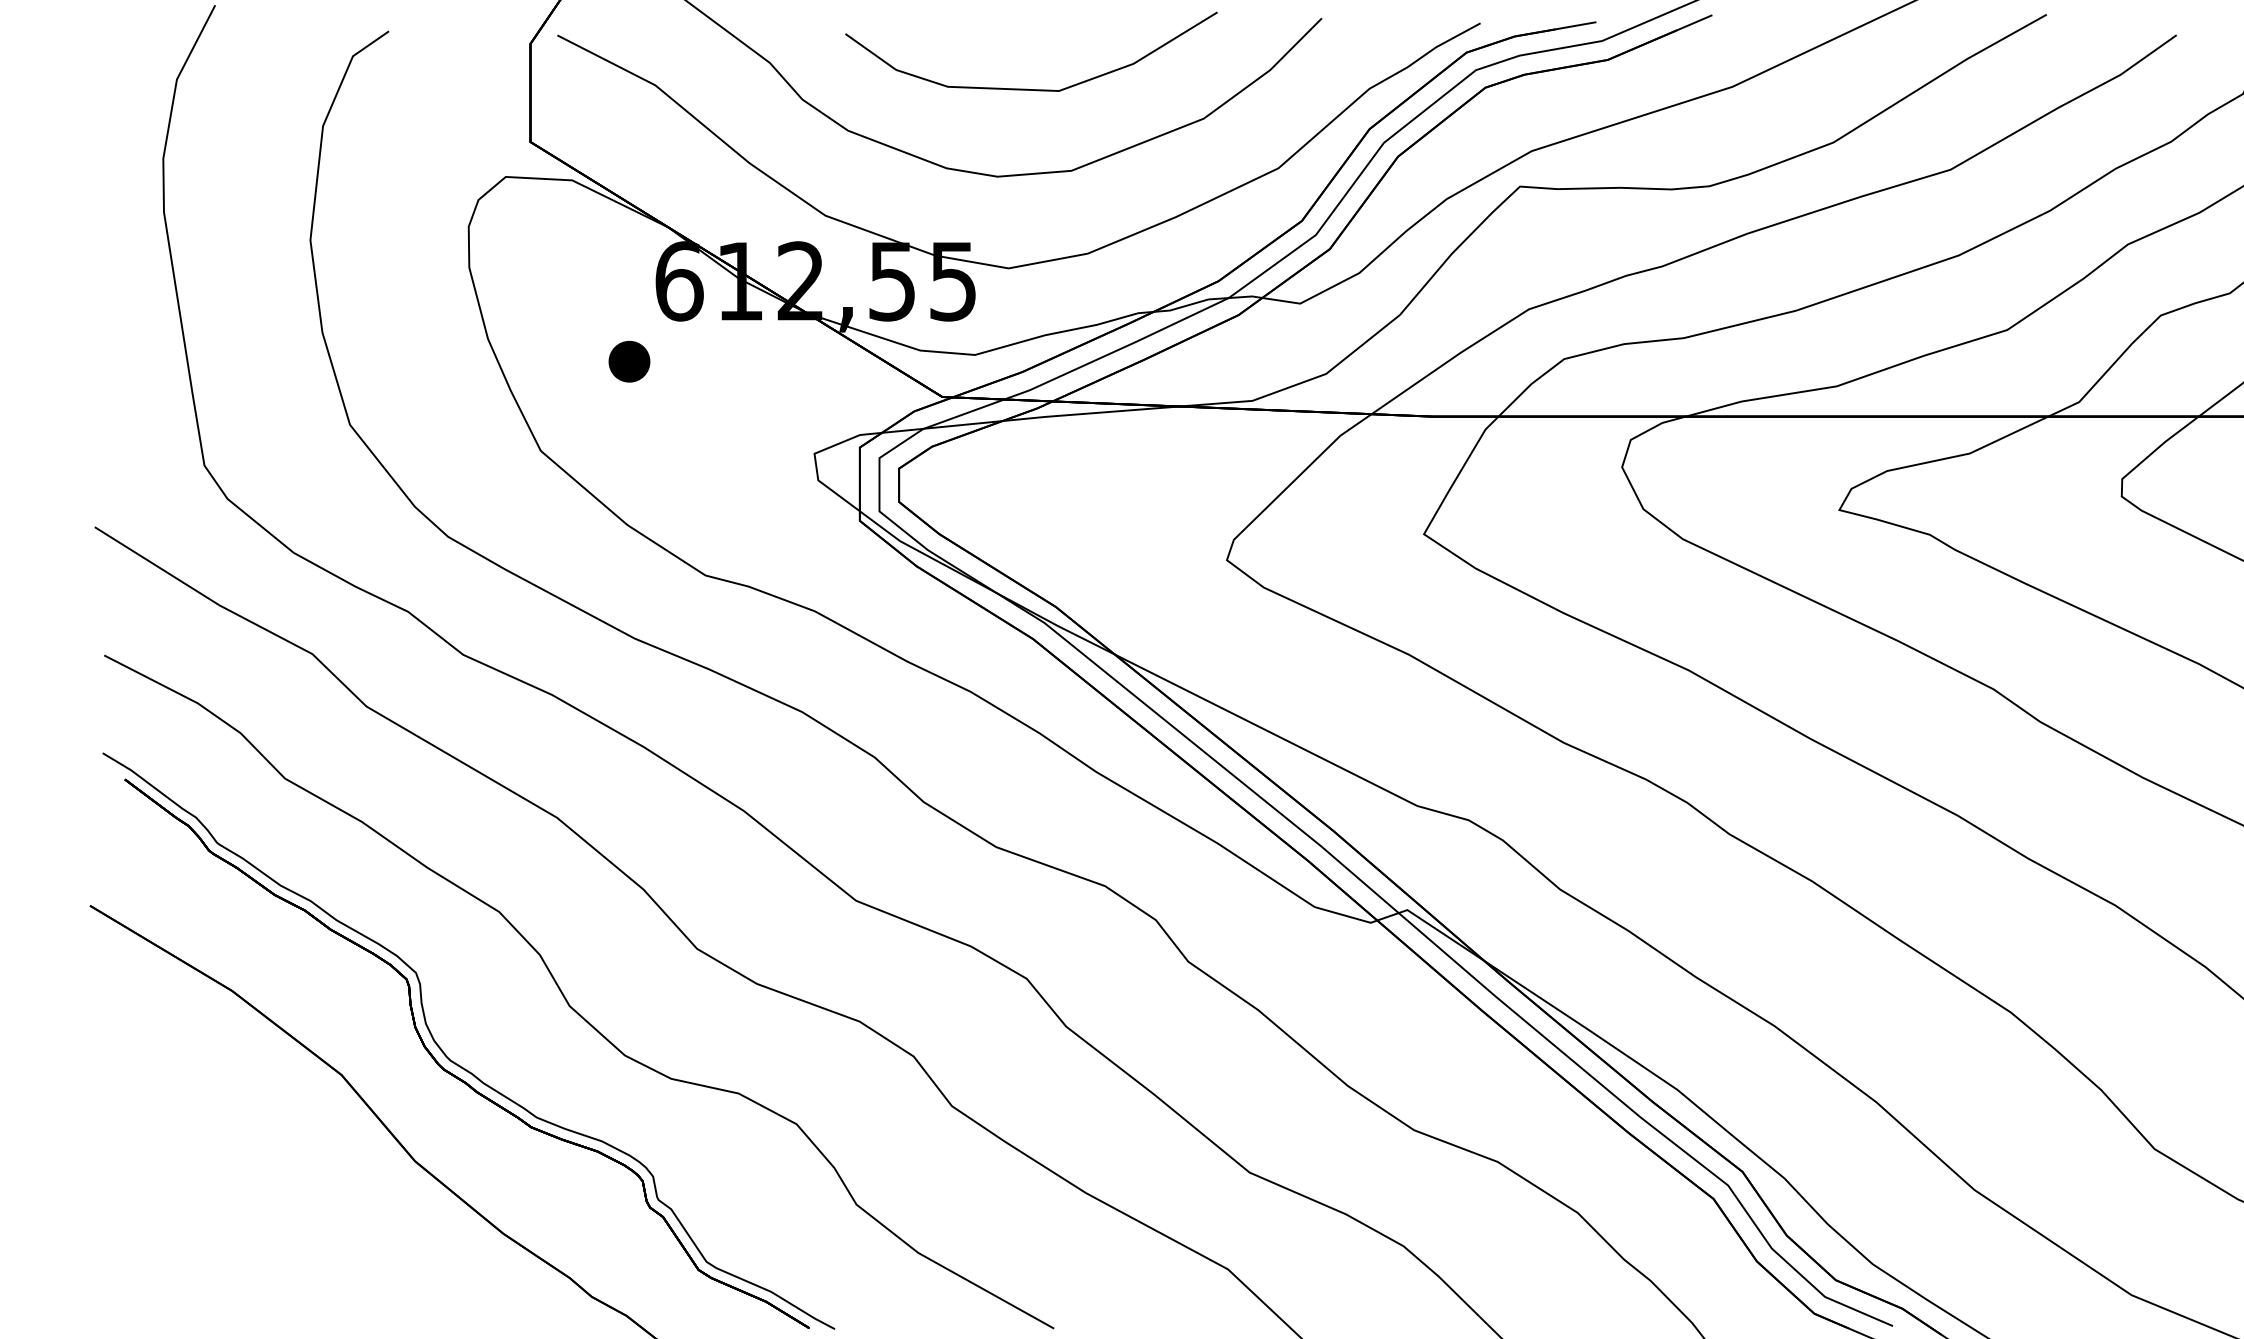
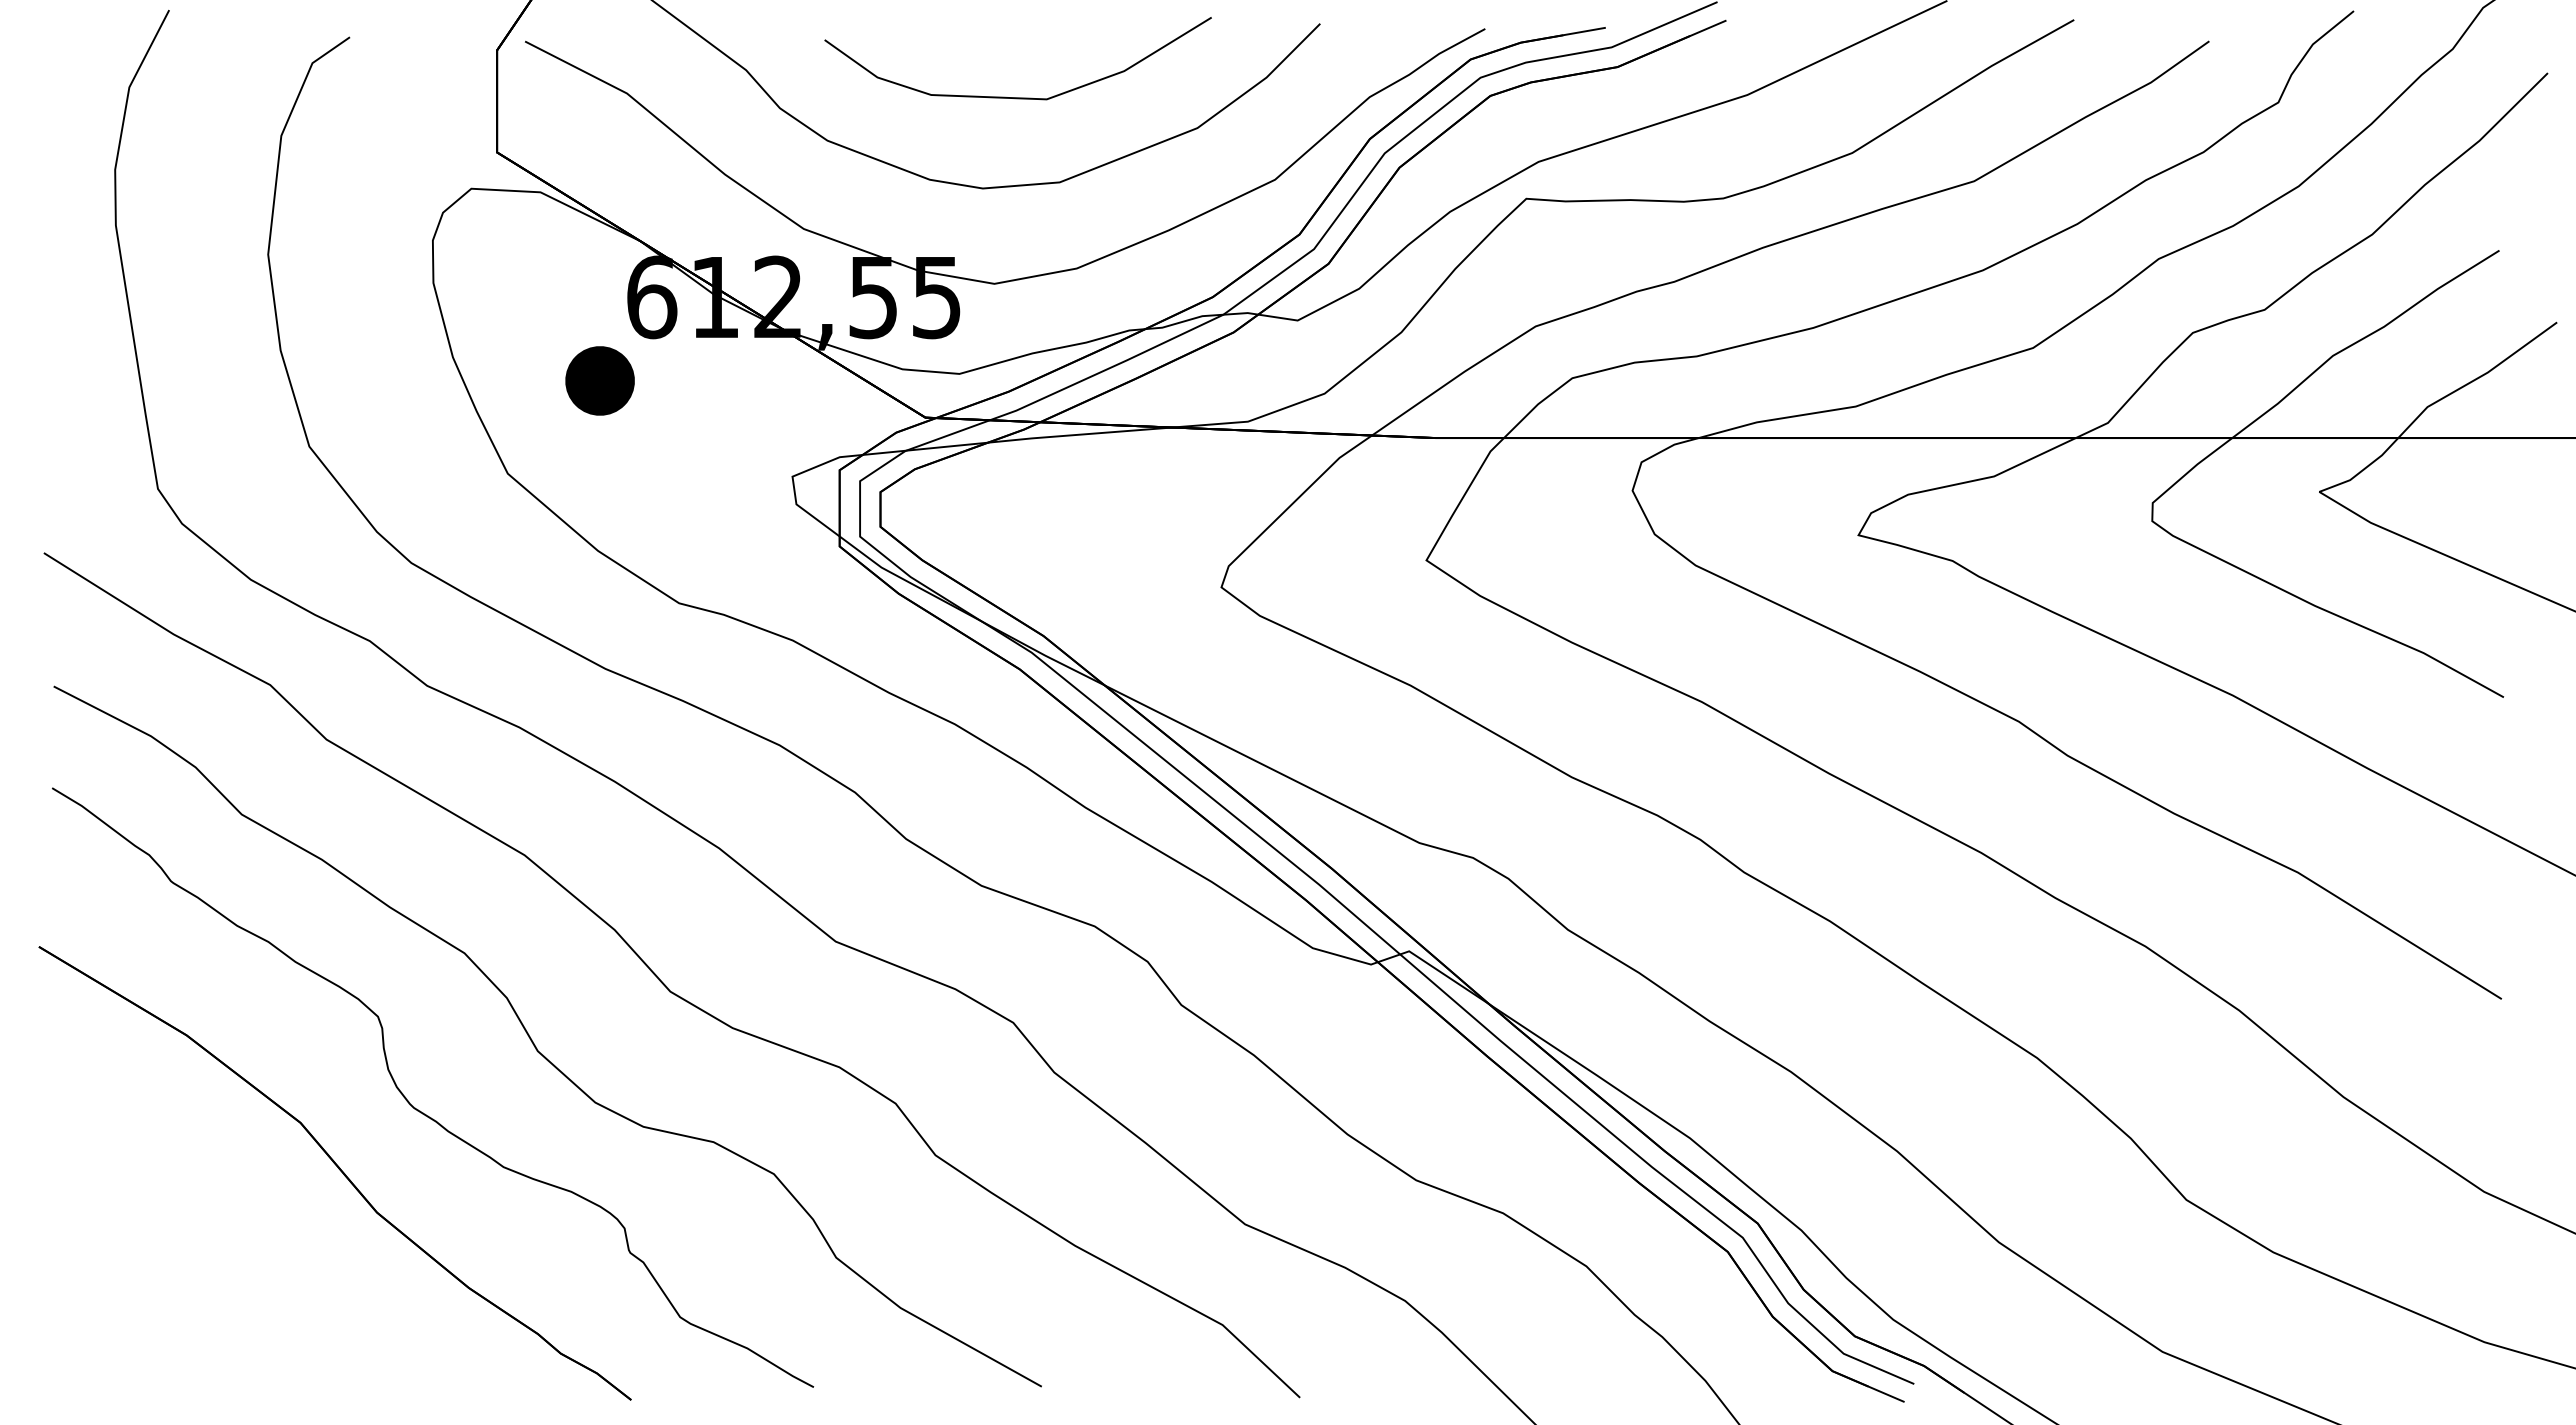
part: (628, 361) -> (599, 380), size x1.6
part: (454, 1074) -> (418, 1122), removed

